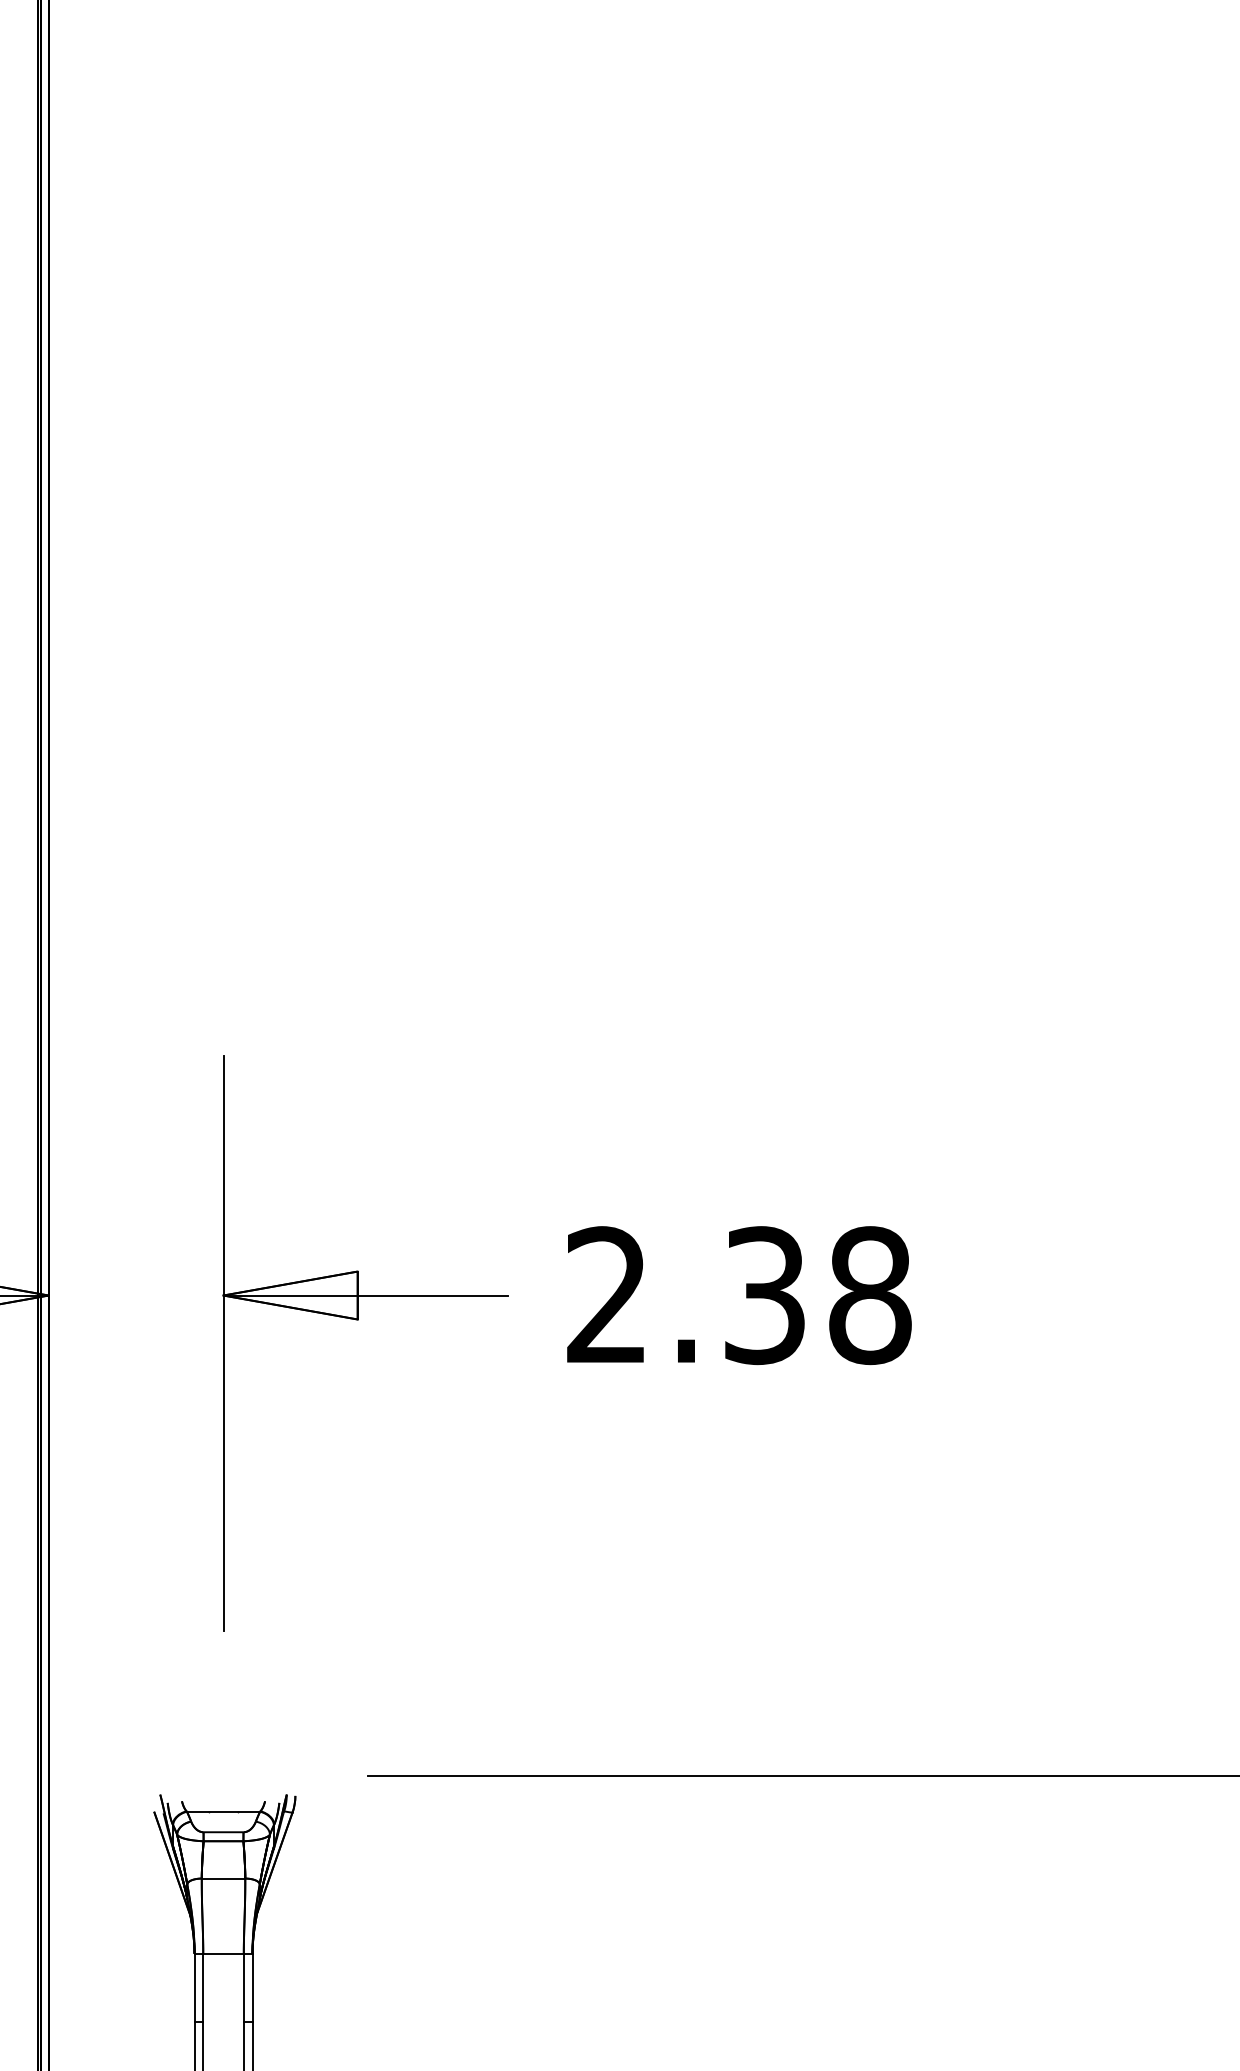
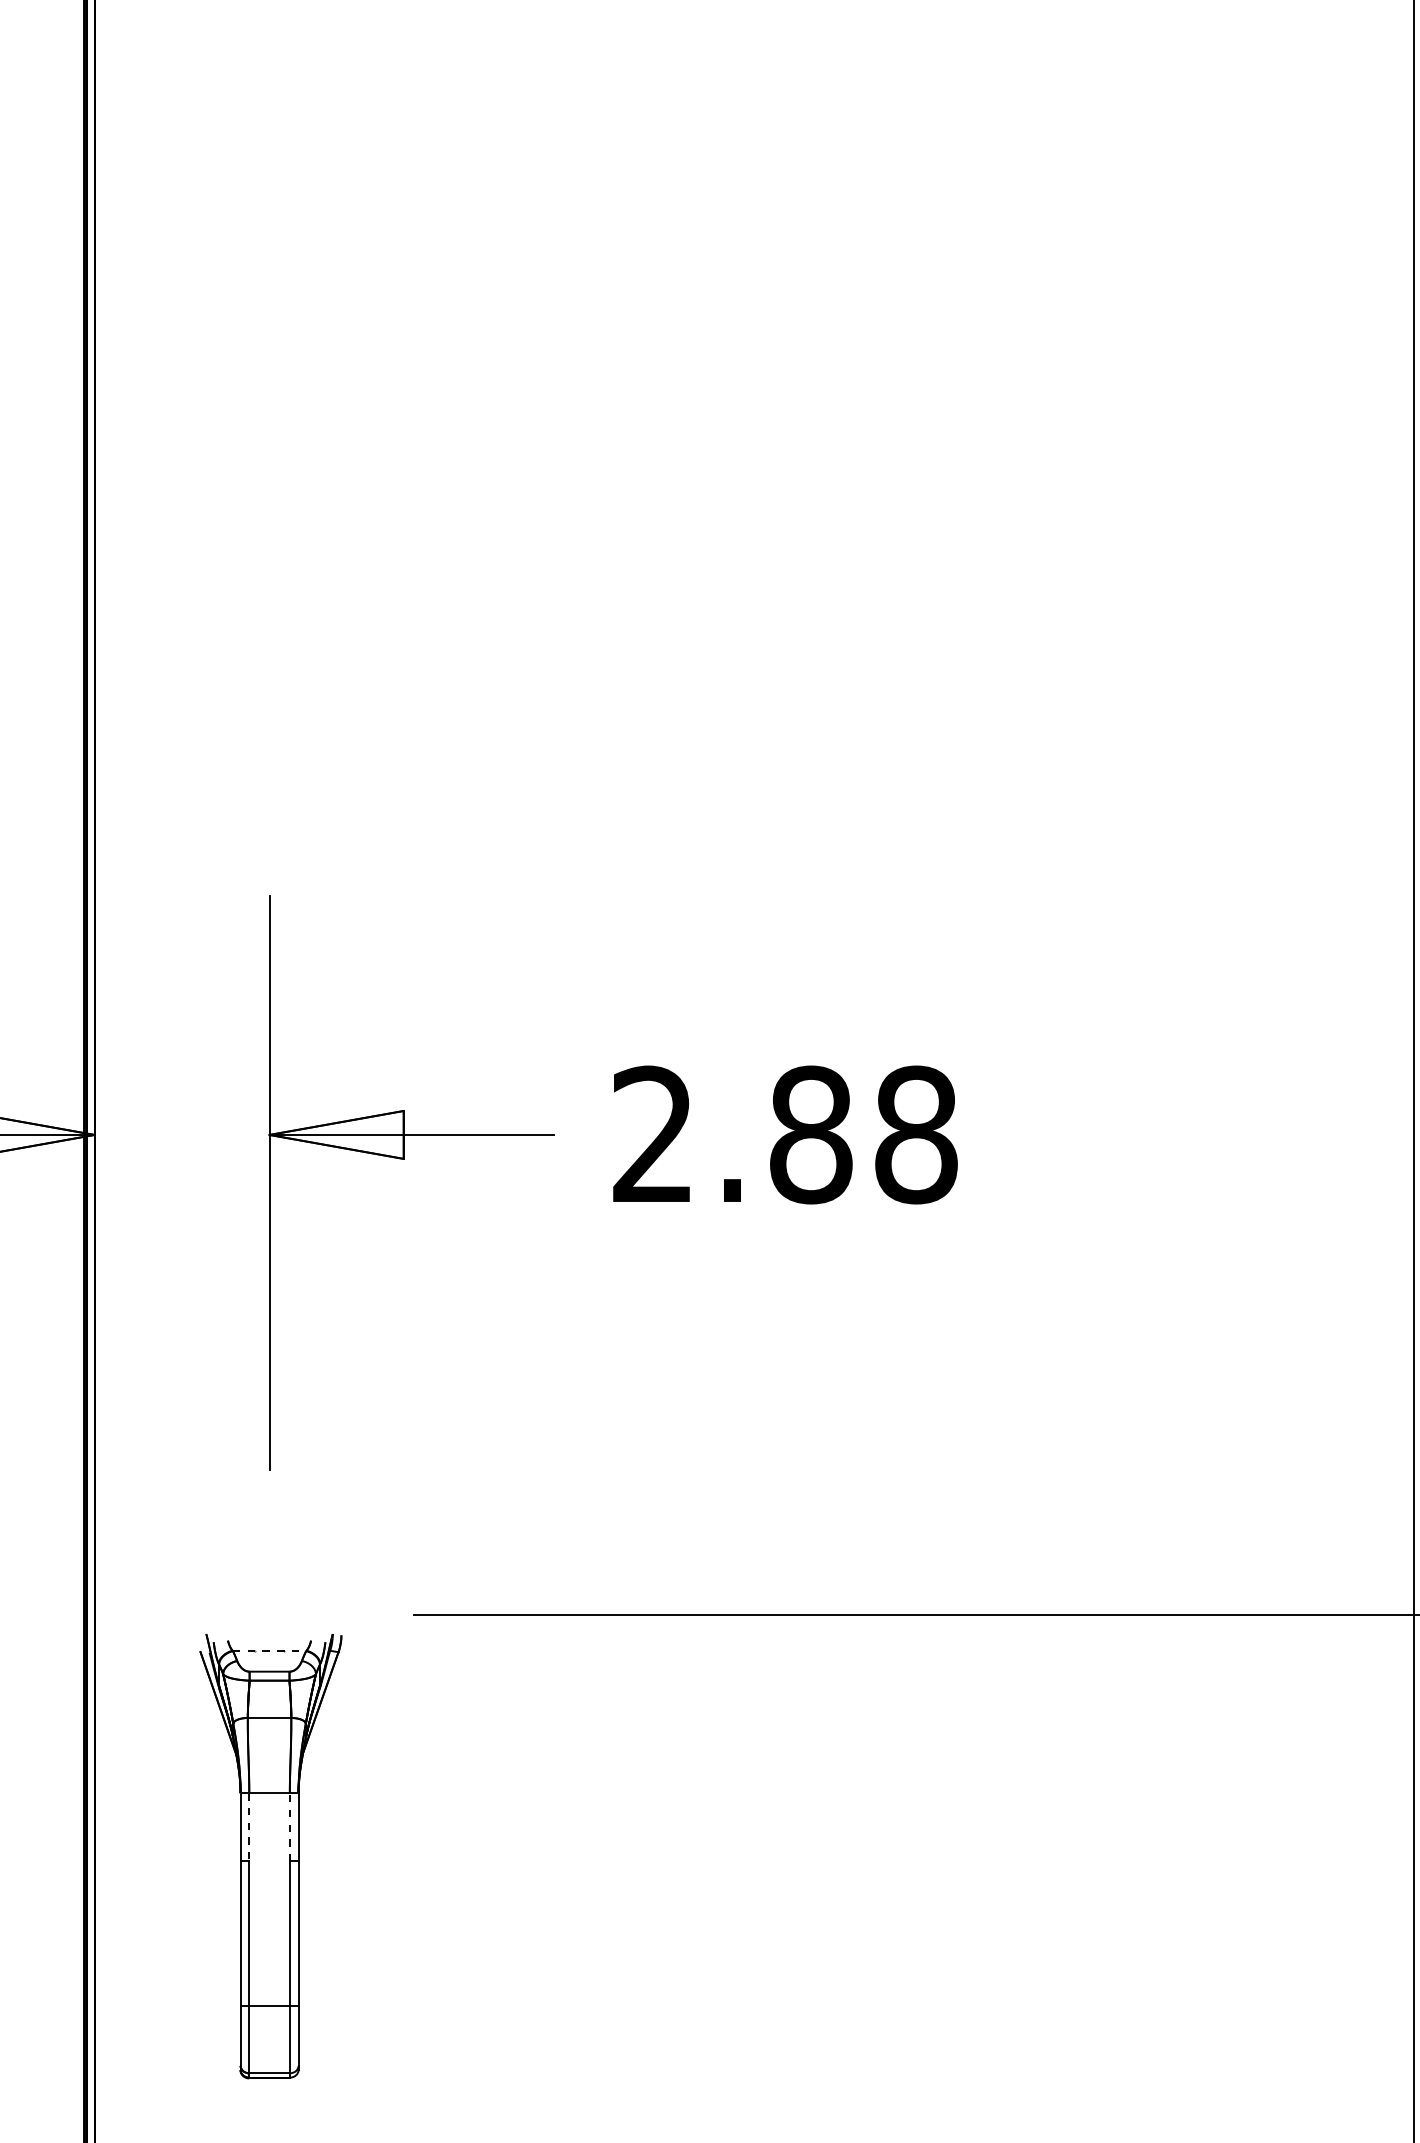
text: (765, 1295) -> (811, 1134), 2.38 -> 2.88
line: (223, 1812) -> (269, 1651), solid -> dashed
line: (243, 1987) -> (289, 1826), solid -> dashed
line: (203, 1988) -> (249, 1827), solid -> dashed

